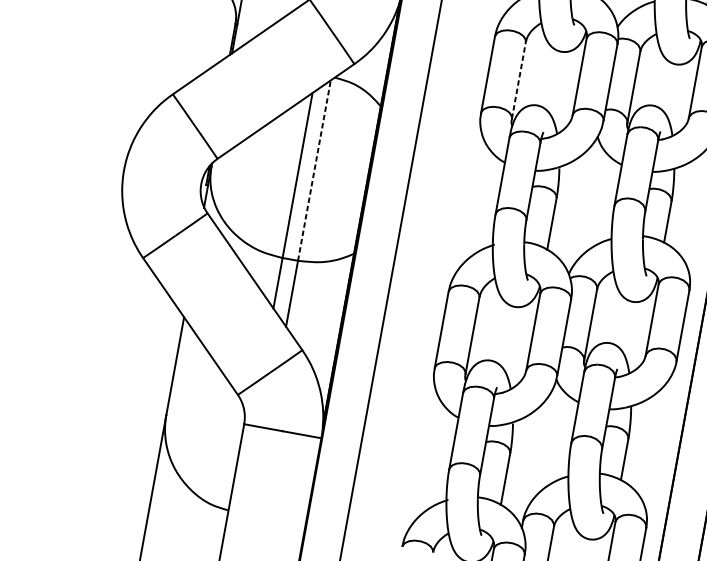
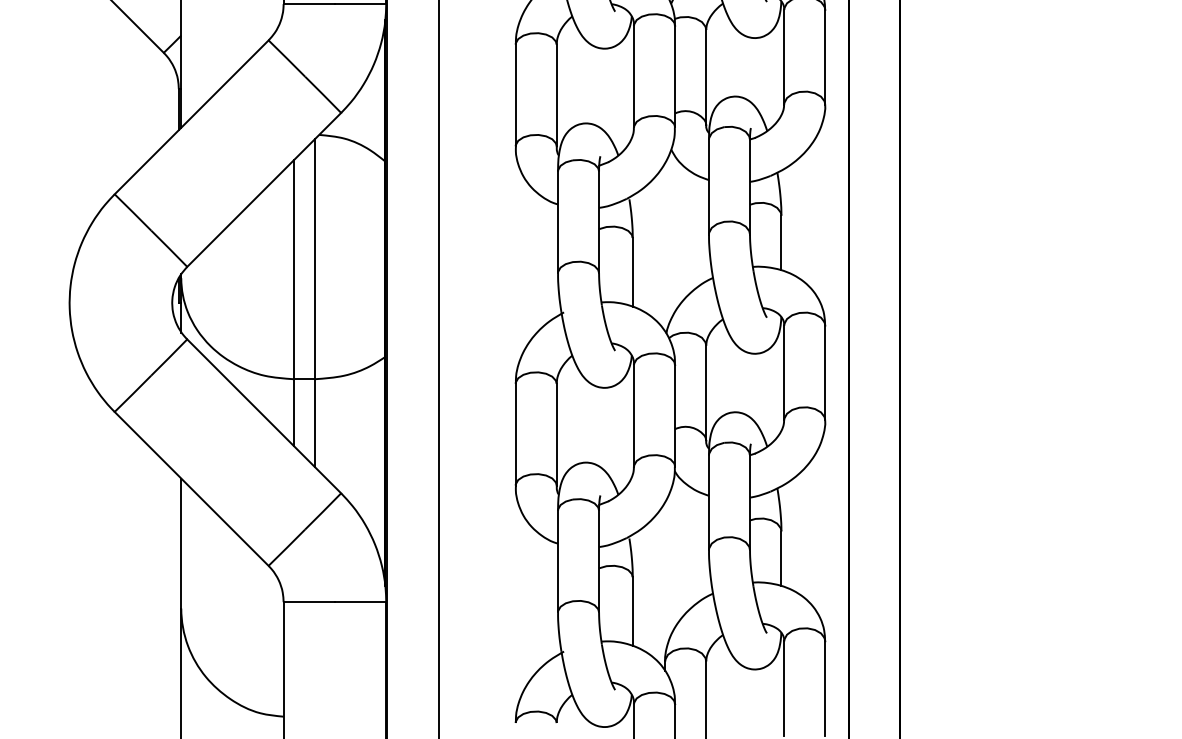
line: (518, 80) -> (556, 95), dashed -> solid
line: (314, 170) -> (314, 259), dashed -> solid

